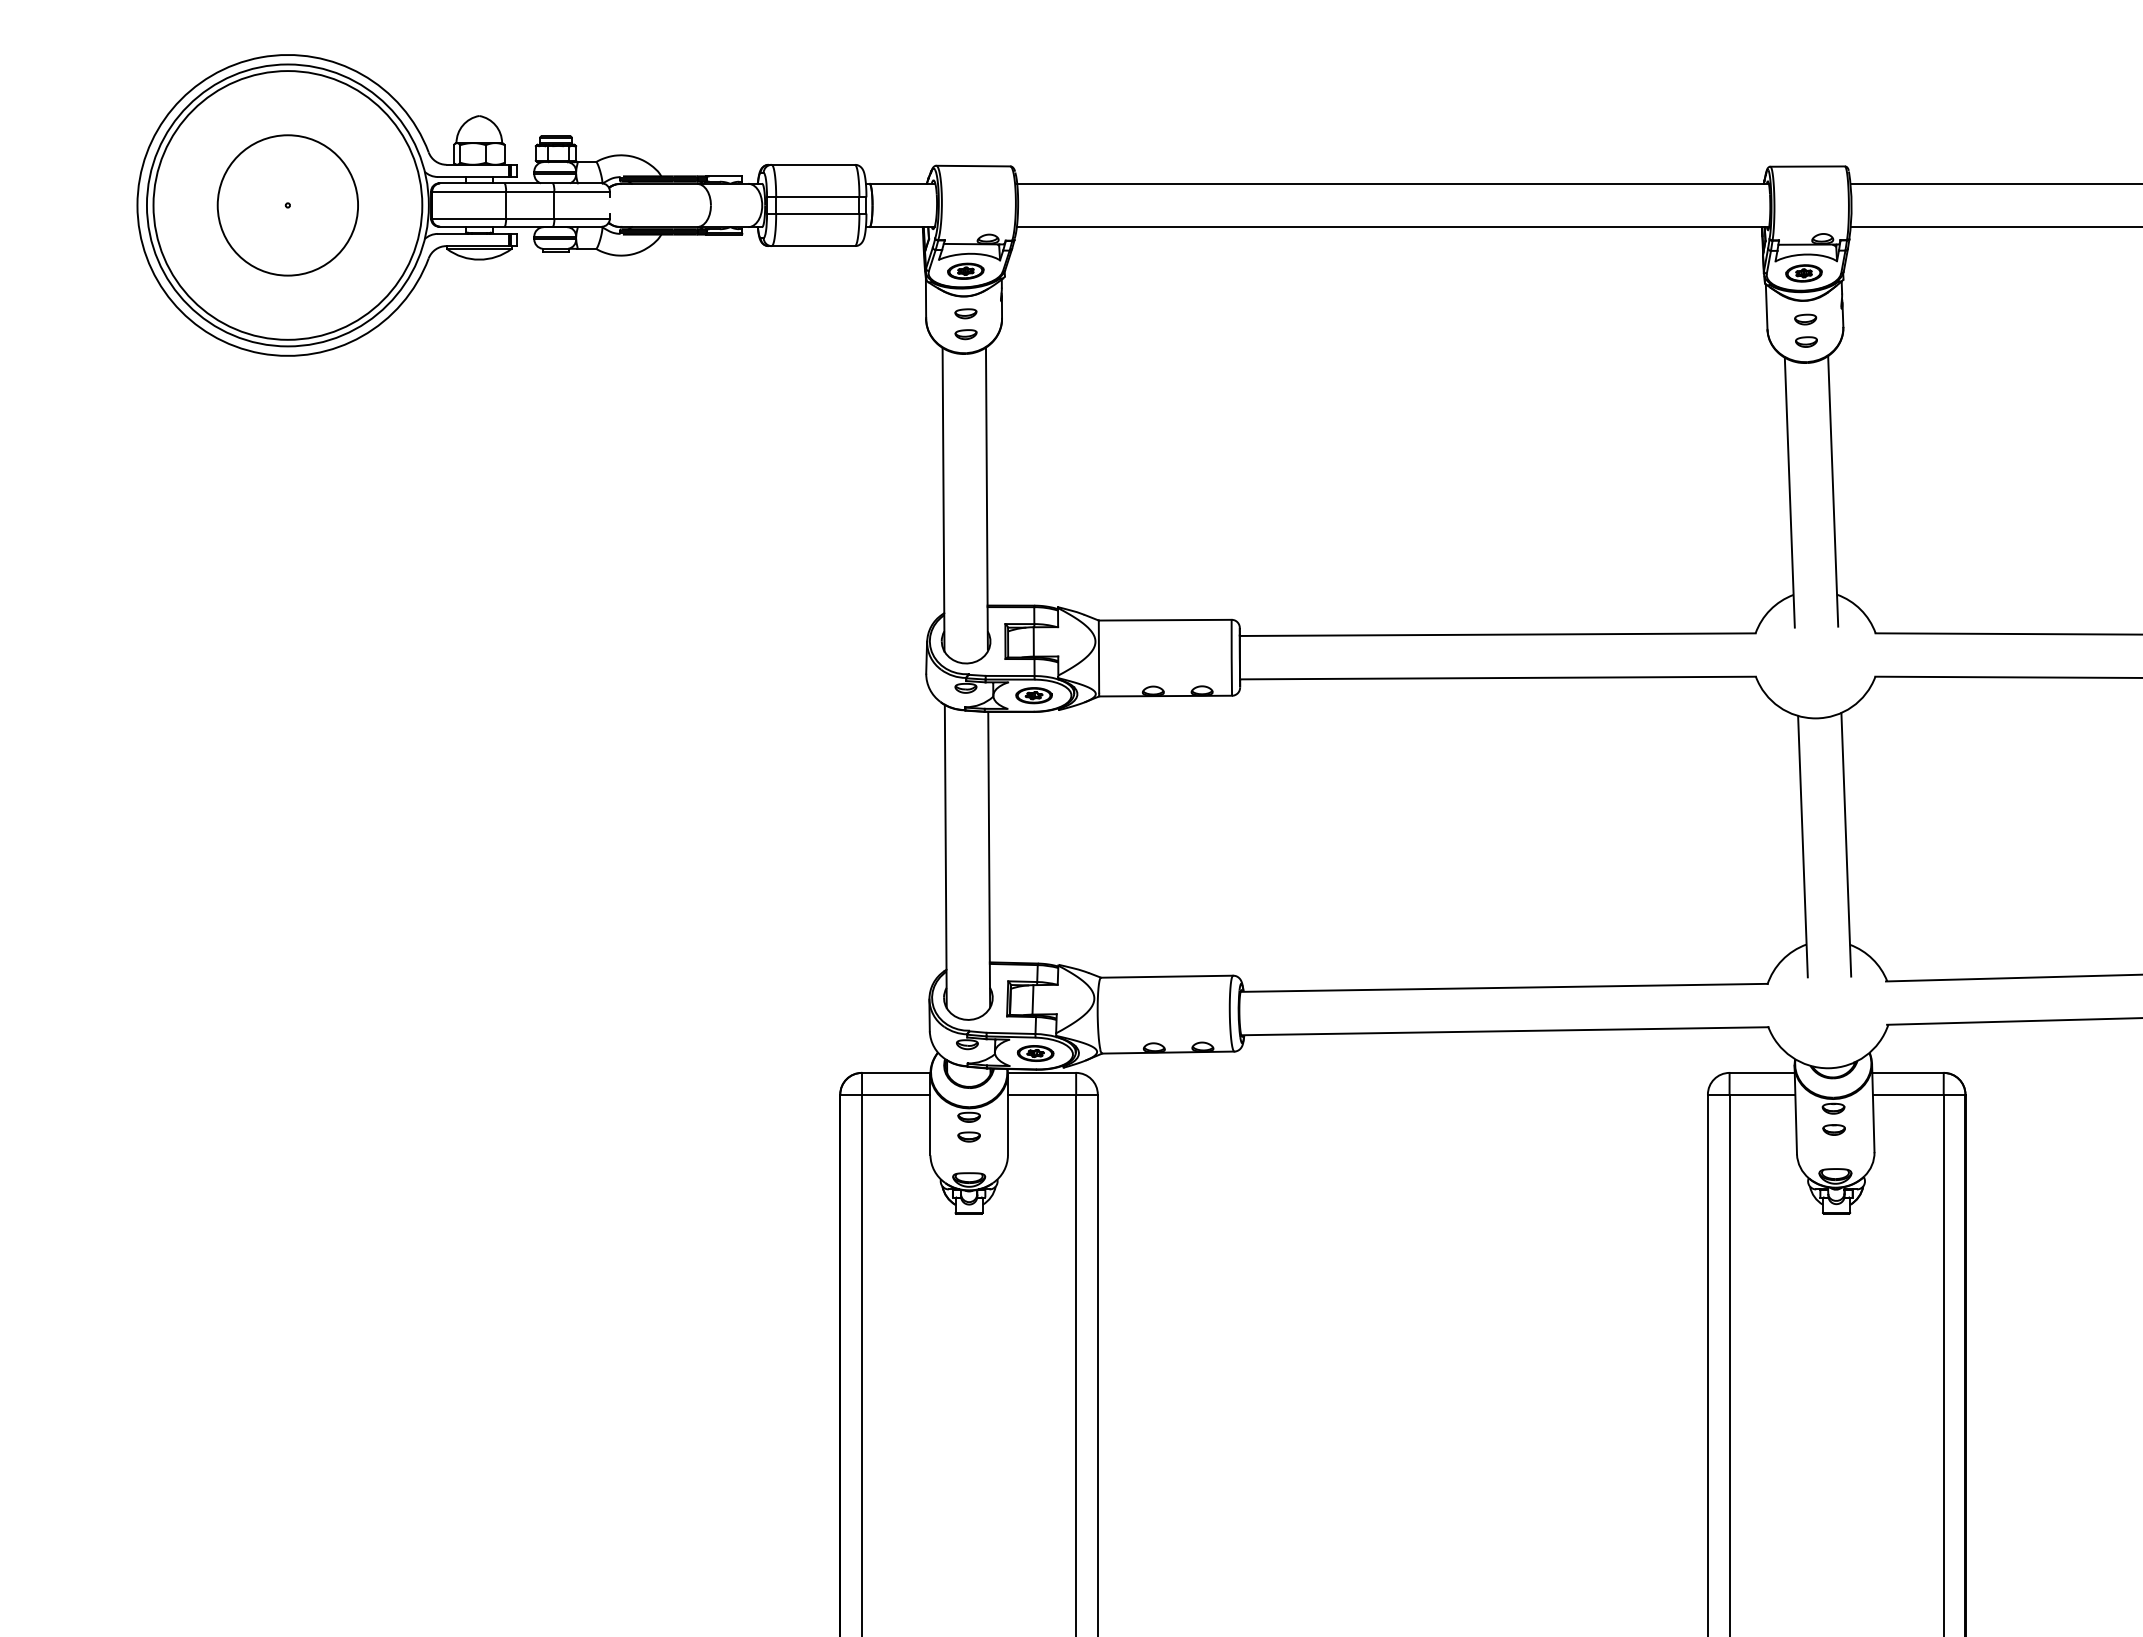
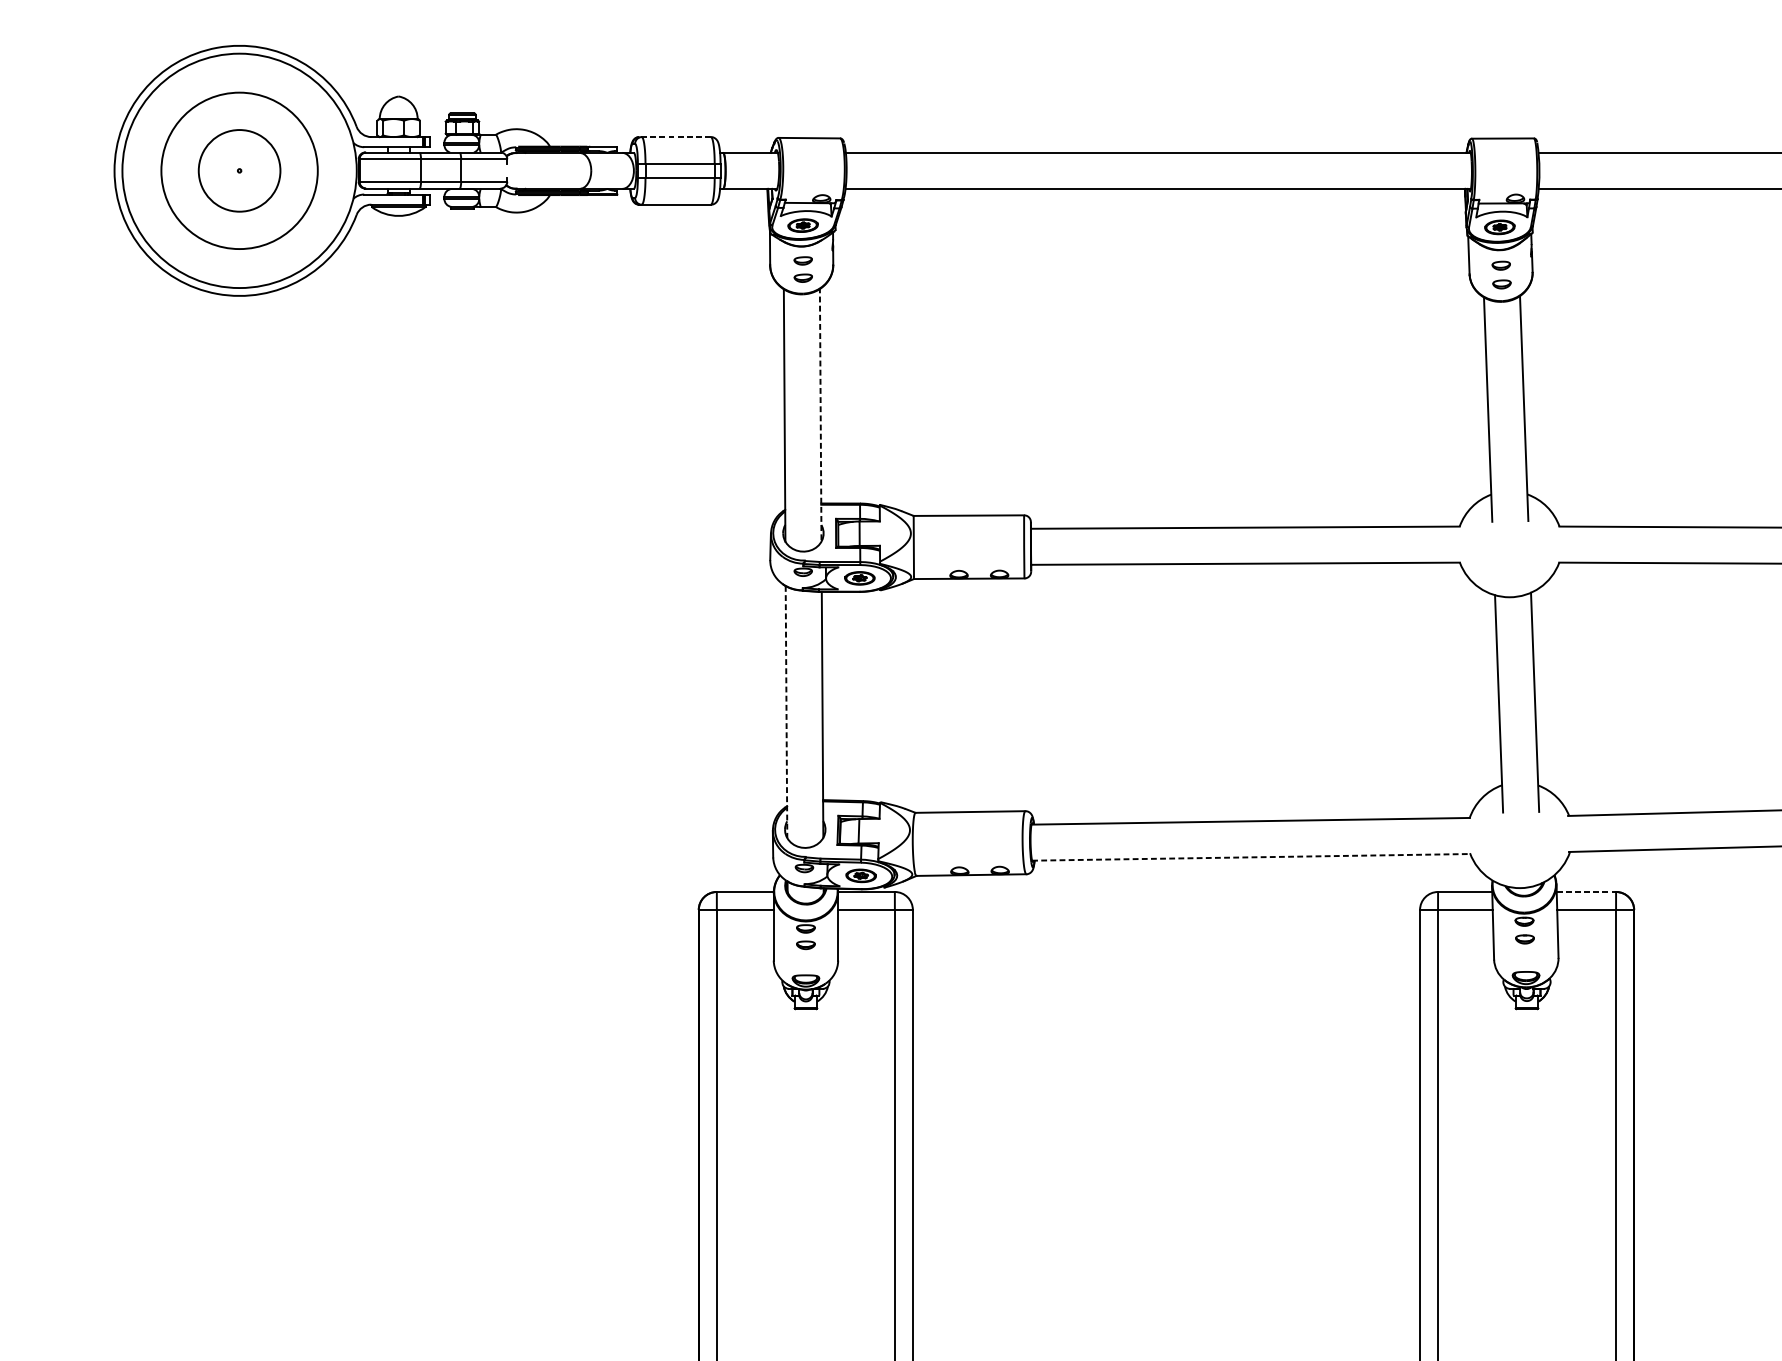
line: (811, 164) -> (674, 136), solid -> dashed
circle: (287, 205) -> (239, 170), size x0.7
circle: (287, 205) -> (239, 170), size x0.7
line: (986, 498) -> (820, 414), solid -> dashed
line: (945, 856) -> (786, 712), solid -> dashed
line: (1504, 1031) -> (1250, 857), solid -> dashed
line: (1908, 1072) -> (1586, 891), solid -> dashed

